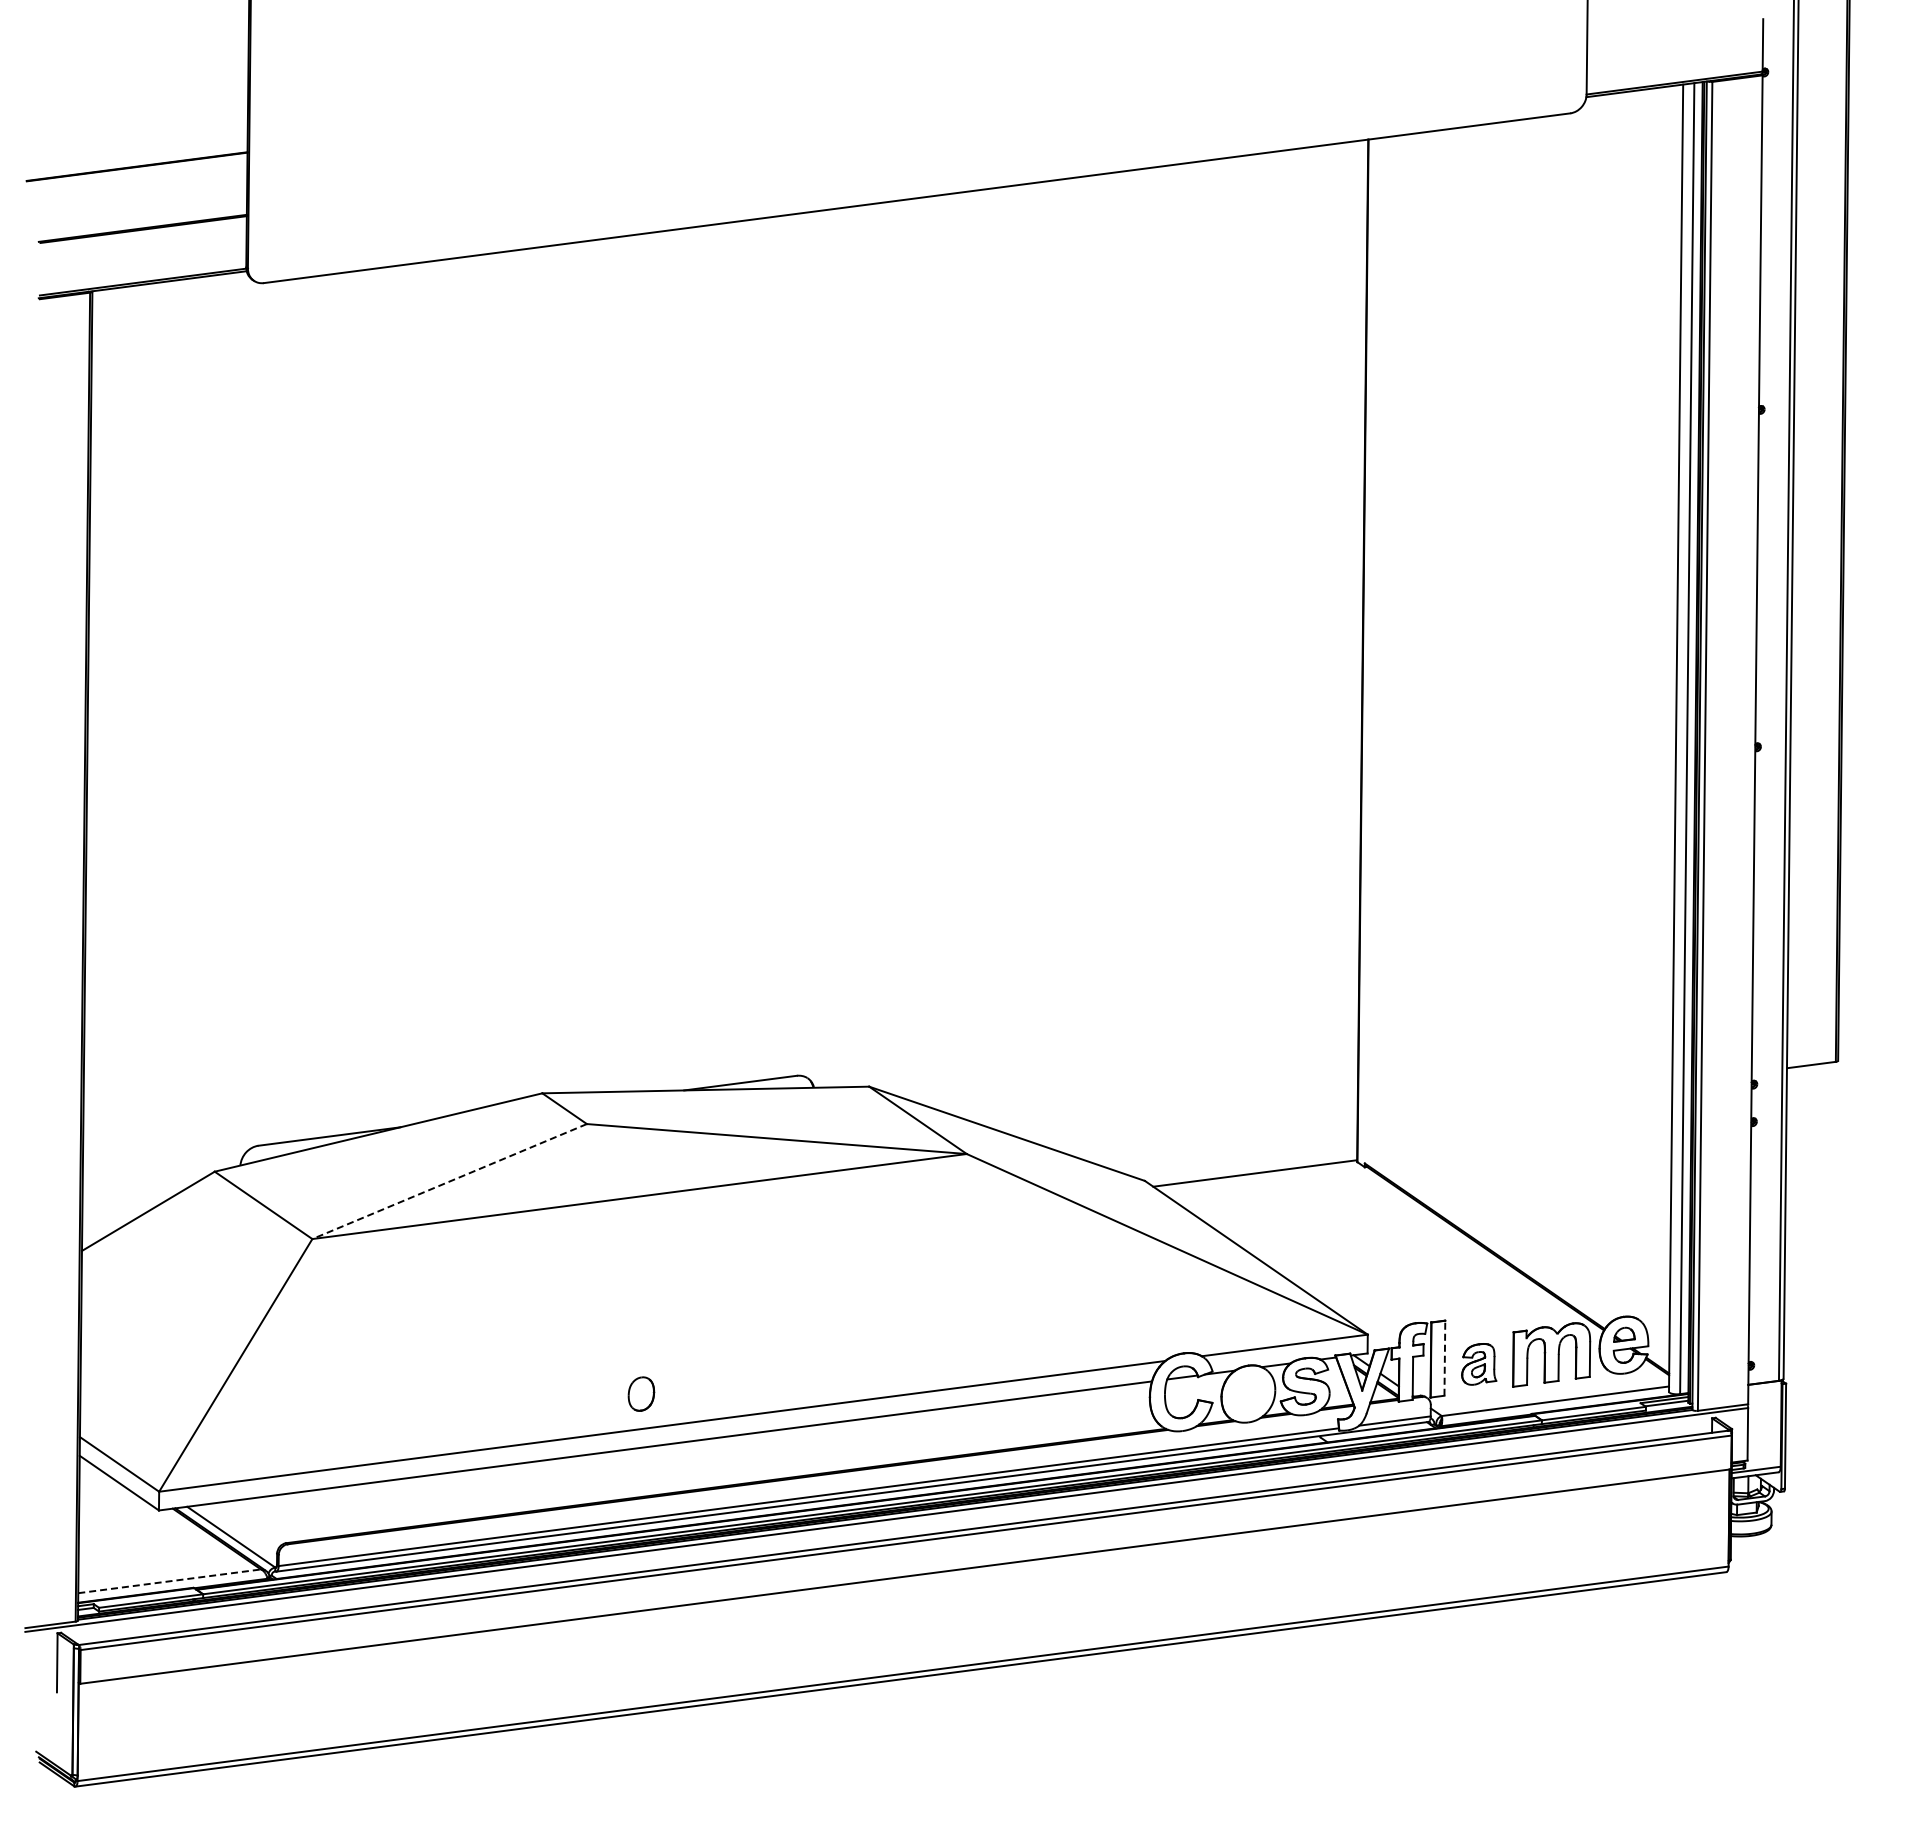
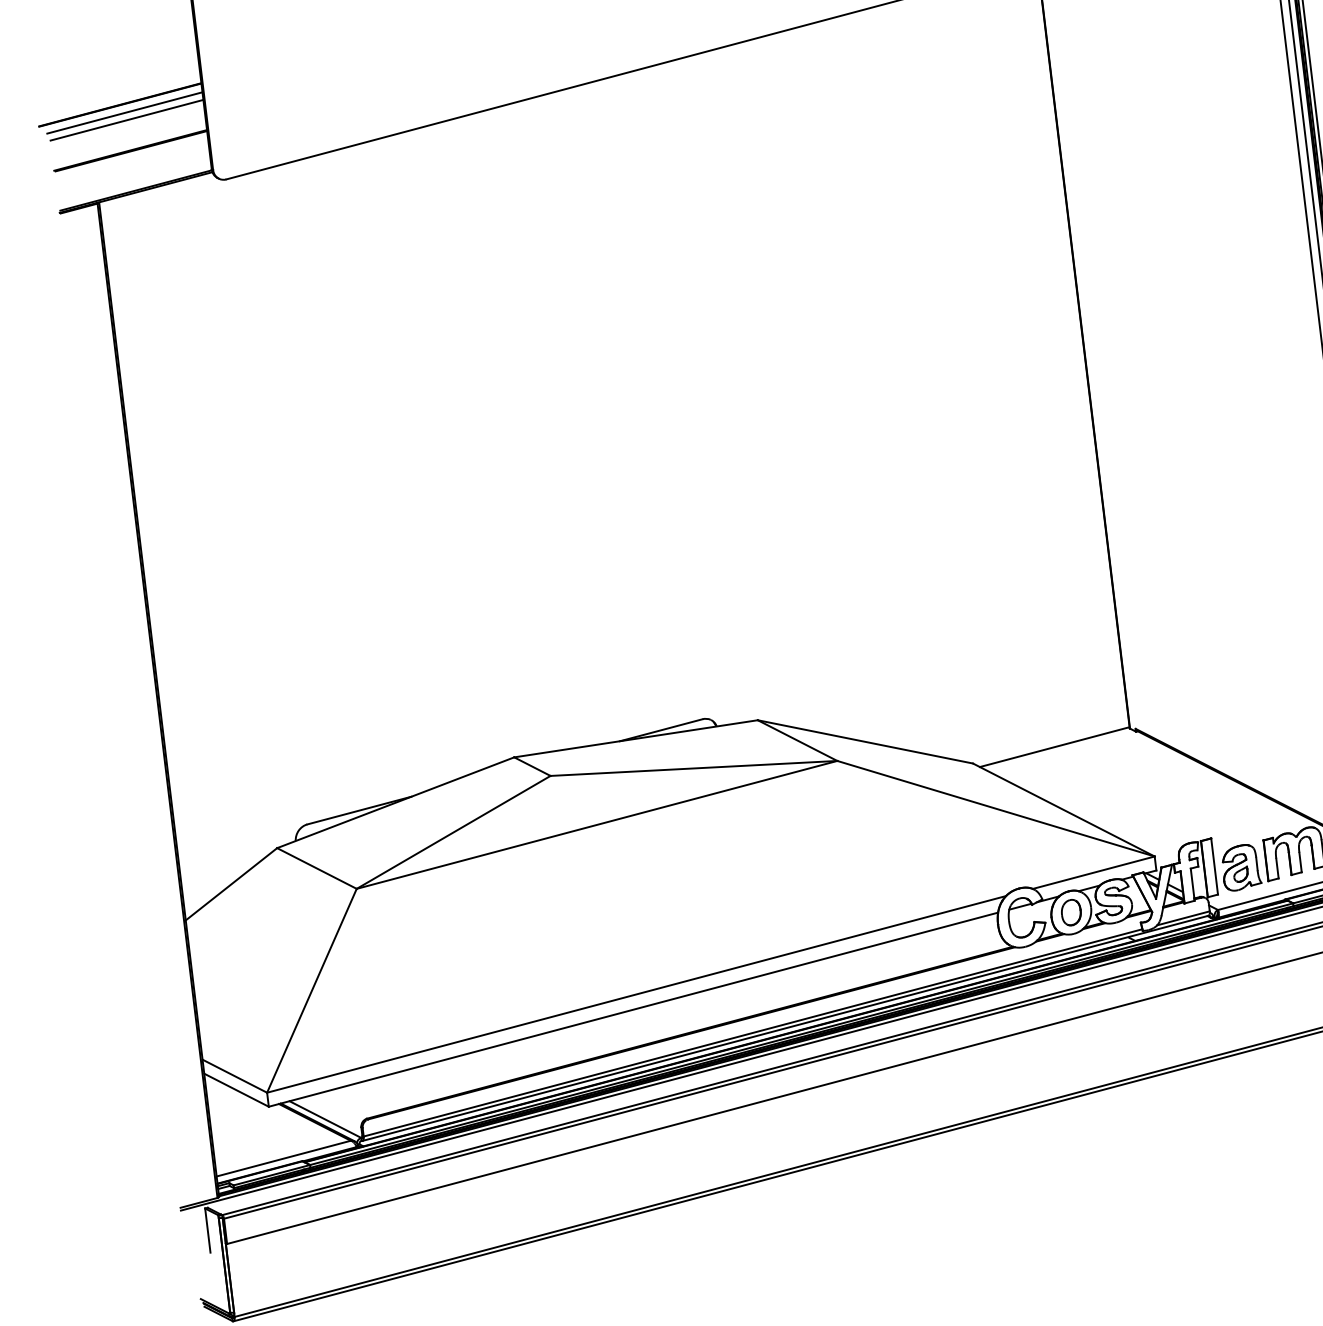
line: (141, 177) -> (124, 112), added
line: (143, 187) -> (127, 119), added
line: (449, 1181) -> (453, 832), dashed -> solid
line: (1444, 1357) -> (1214, 866), dashed -> solid
part: (1478, 1364) -> (1240, 867), size x1.43
part: (641, 1393) -> (1071, 912), moved
line: (170, 1581) -> (284, 1158), dashed -> solid

